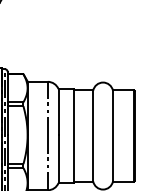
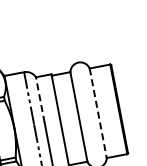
line: (58, 111) -> (40, 99), solid -> dashed
line: (112, 136) -> (97, 113), solid -> dashed

